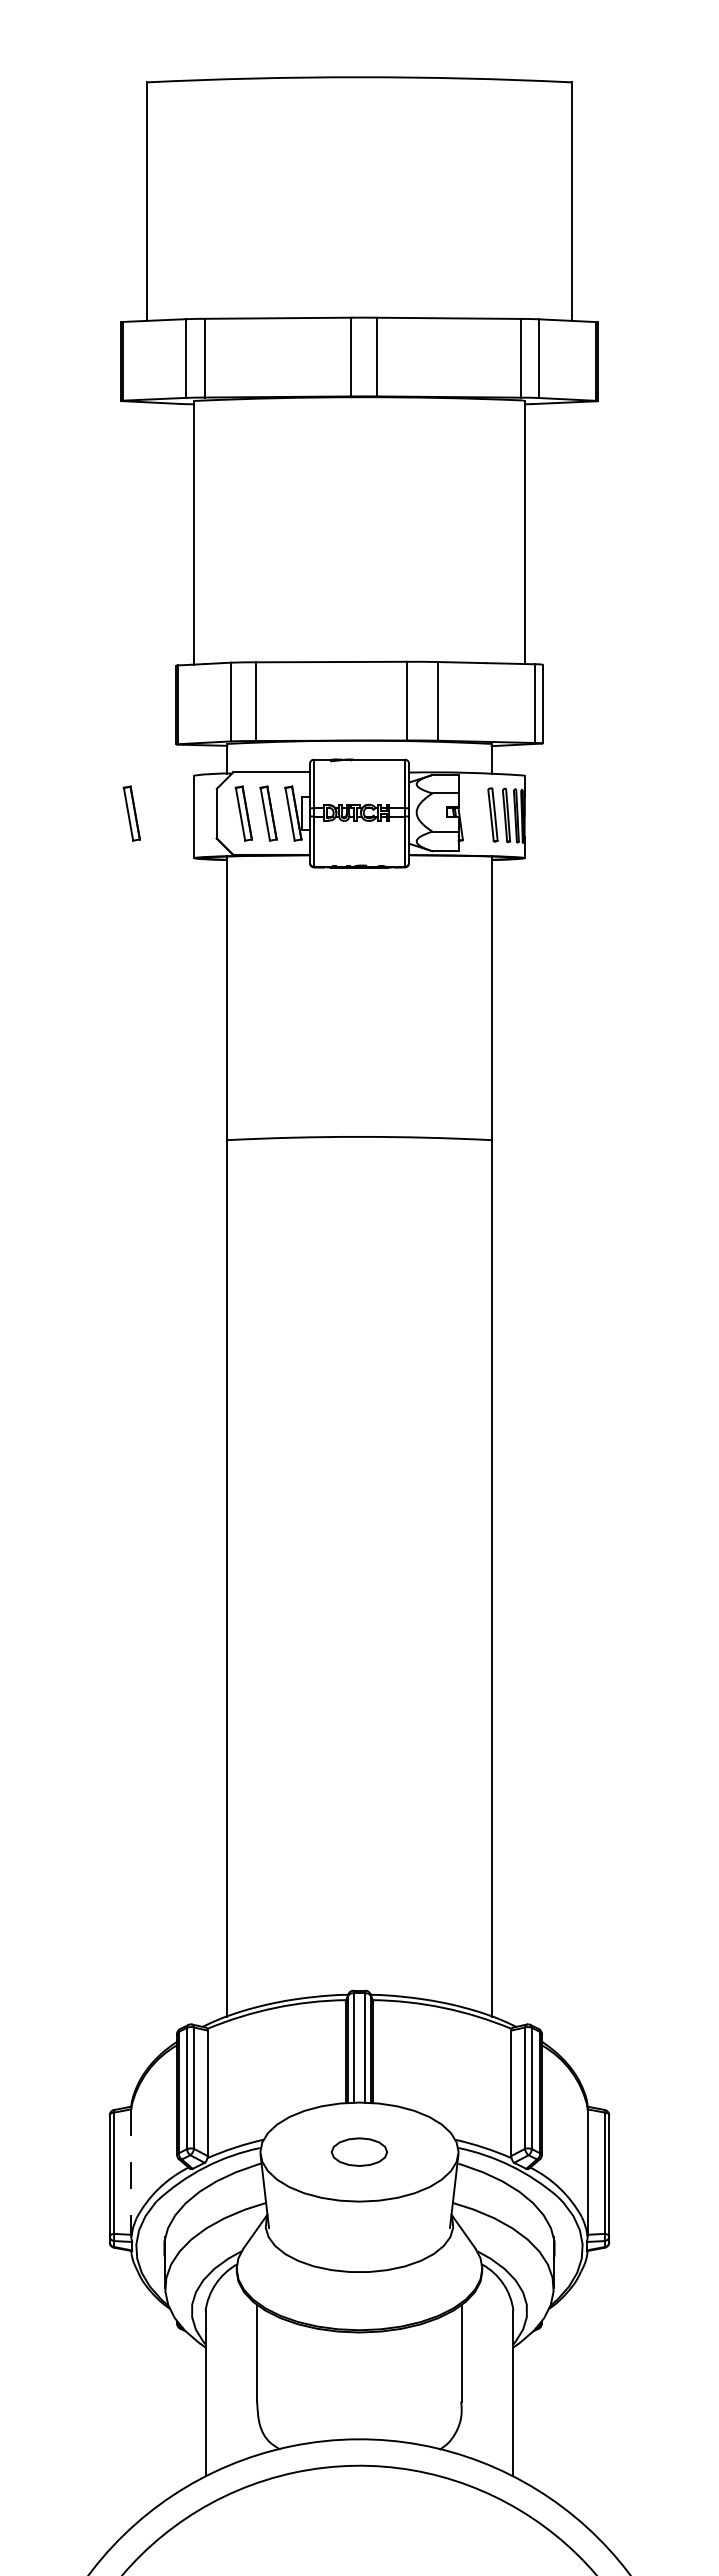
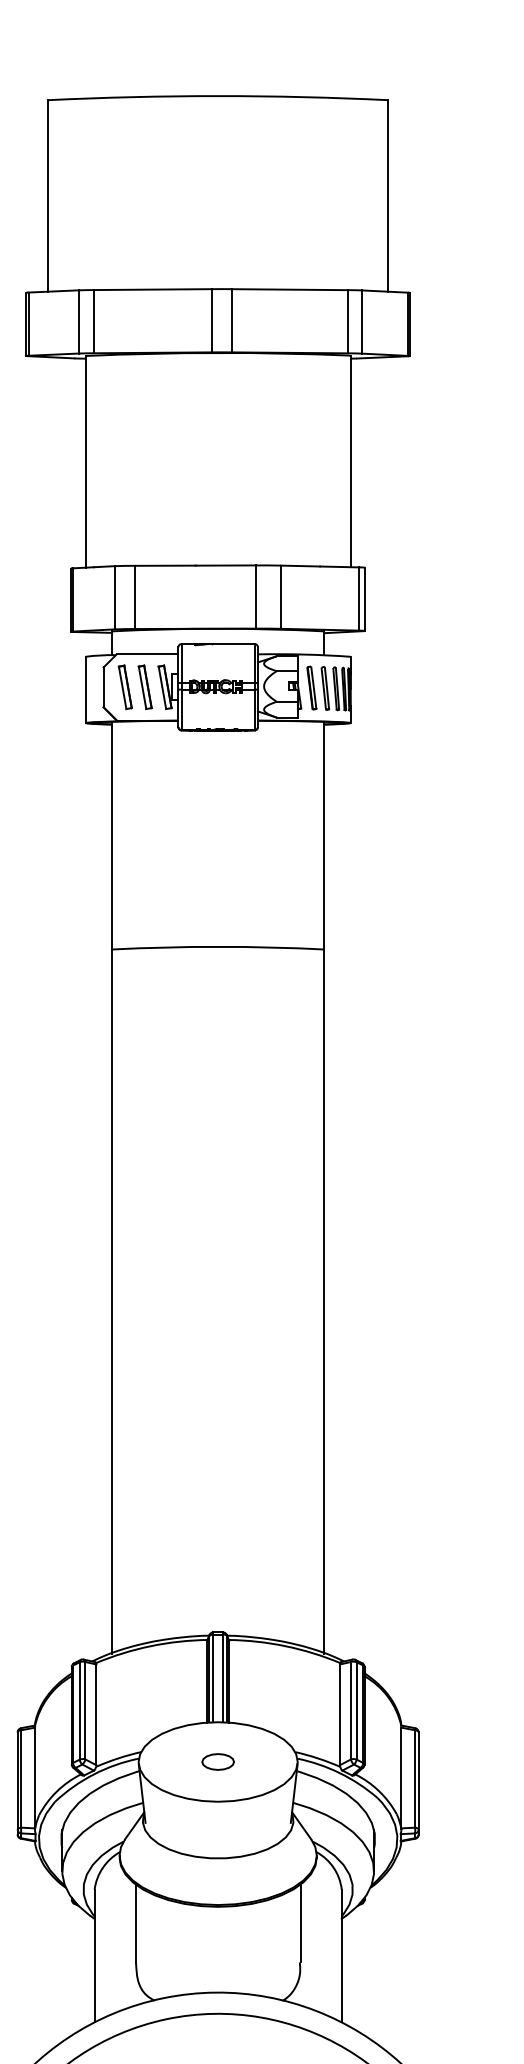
part: (131, 813) -> (35, 687), removed
part: (475, 814) -> (311, 688), added
part: (359, 2151) -> (218, 1761), size x0.71
line: (131, 2172) -> (35, 1778), dashed -> solid

